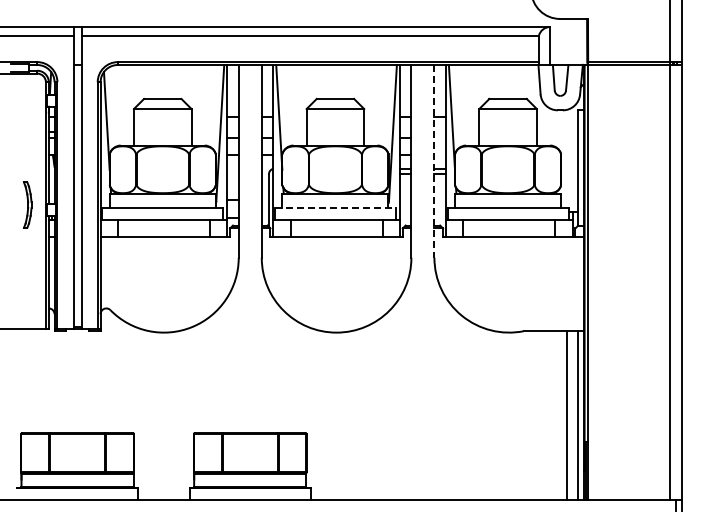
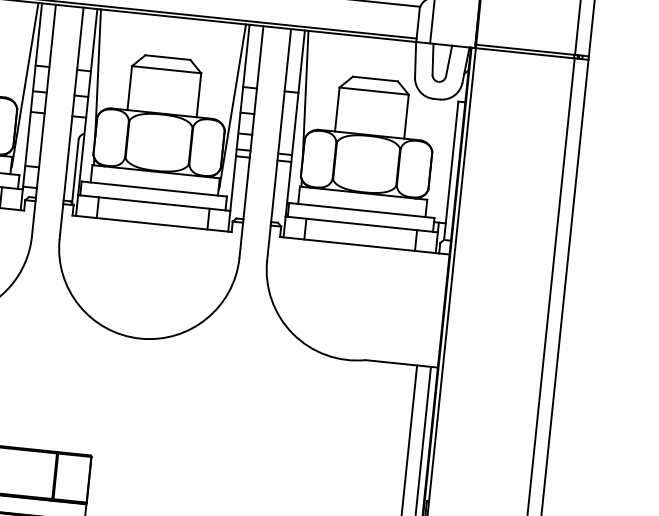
line: (434, 161) -> (279, 145), dashed -> solid
line: (335, 208) -> (154, 189), dashed -> solid

